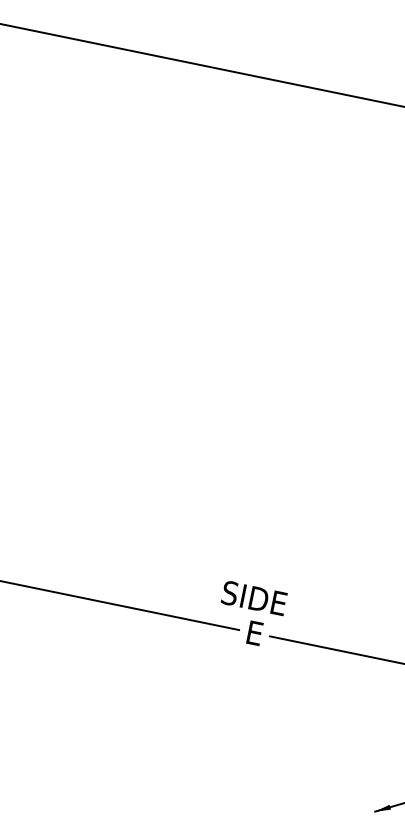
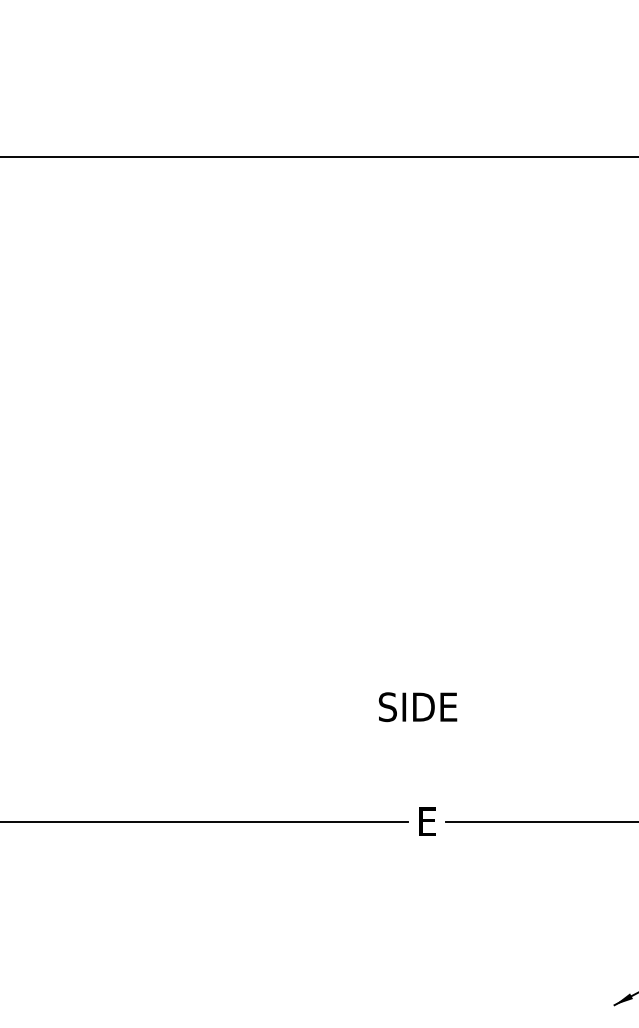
text: (253, 598) -> (417, 707), moved

